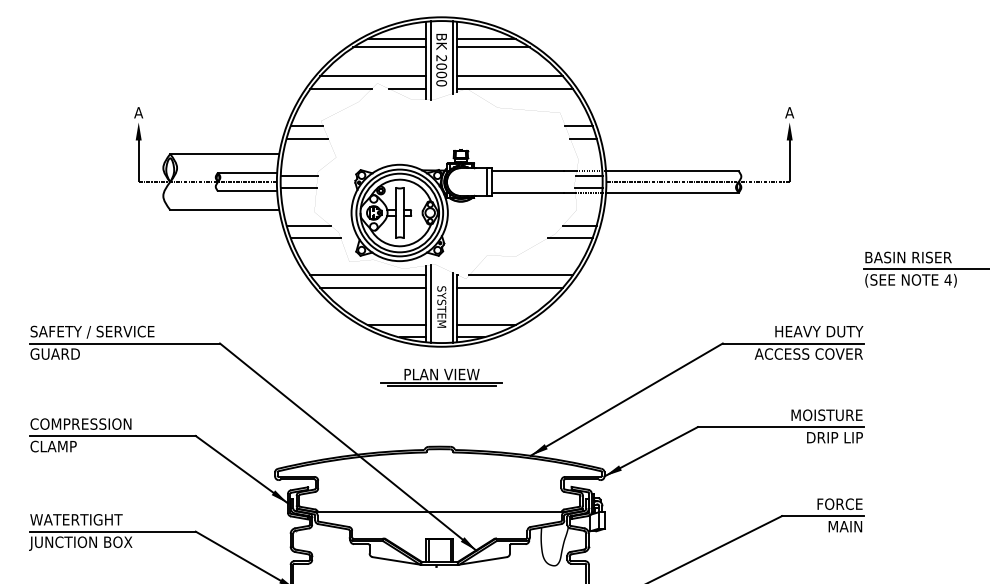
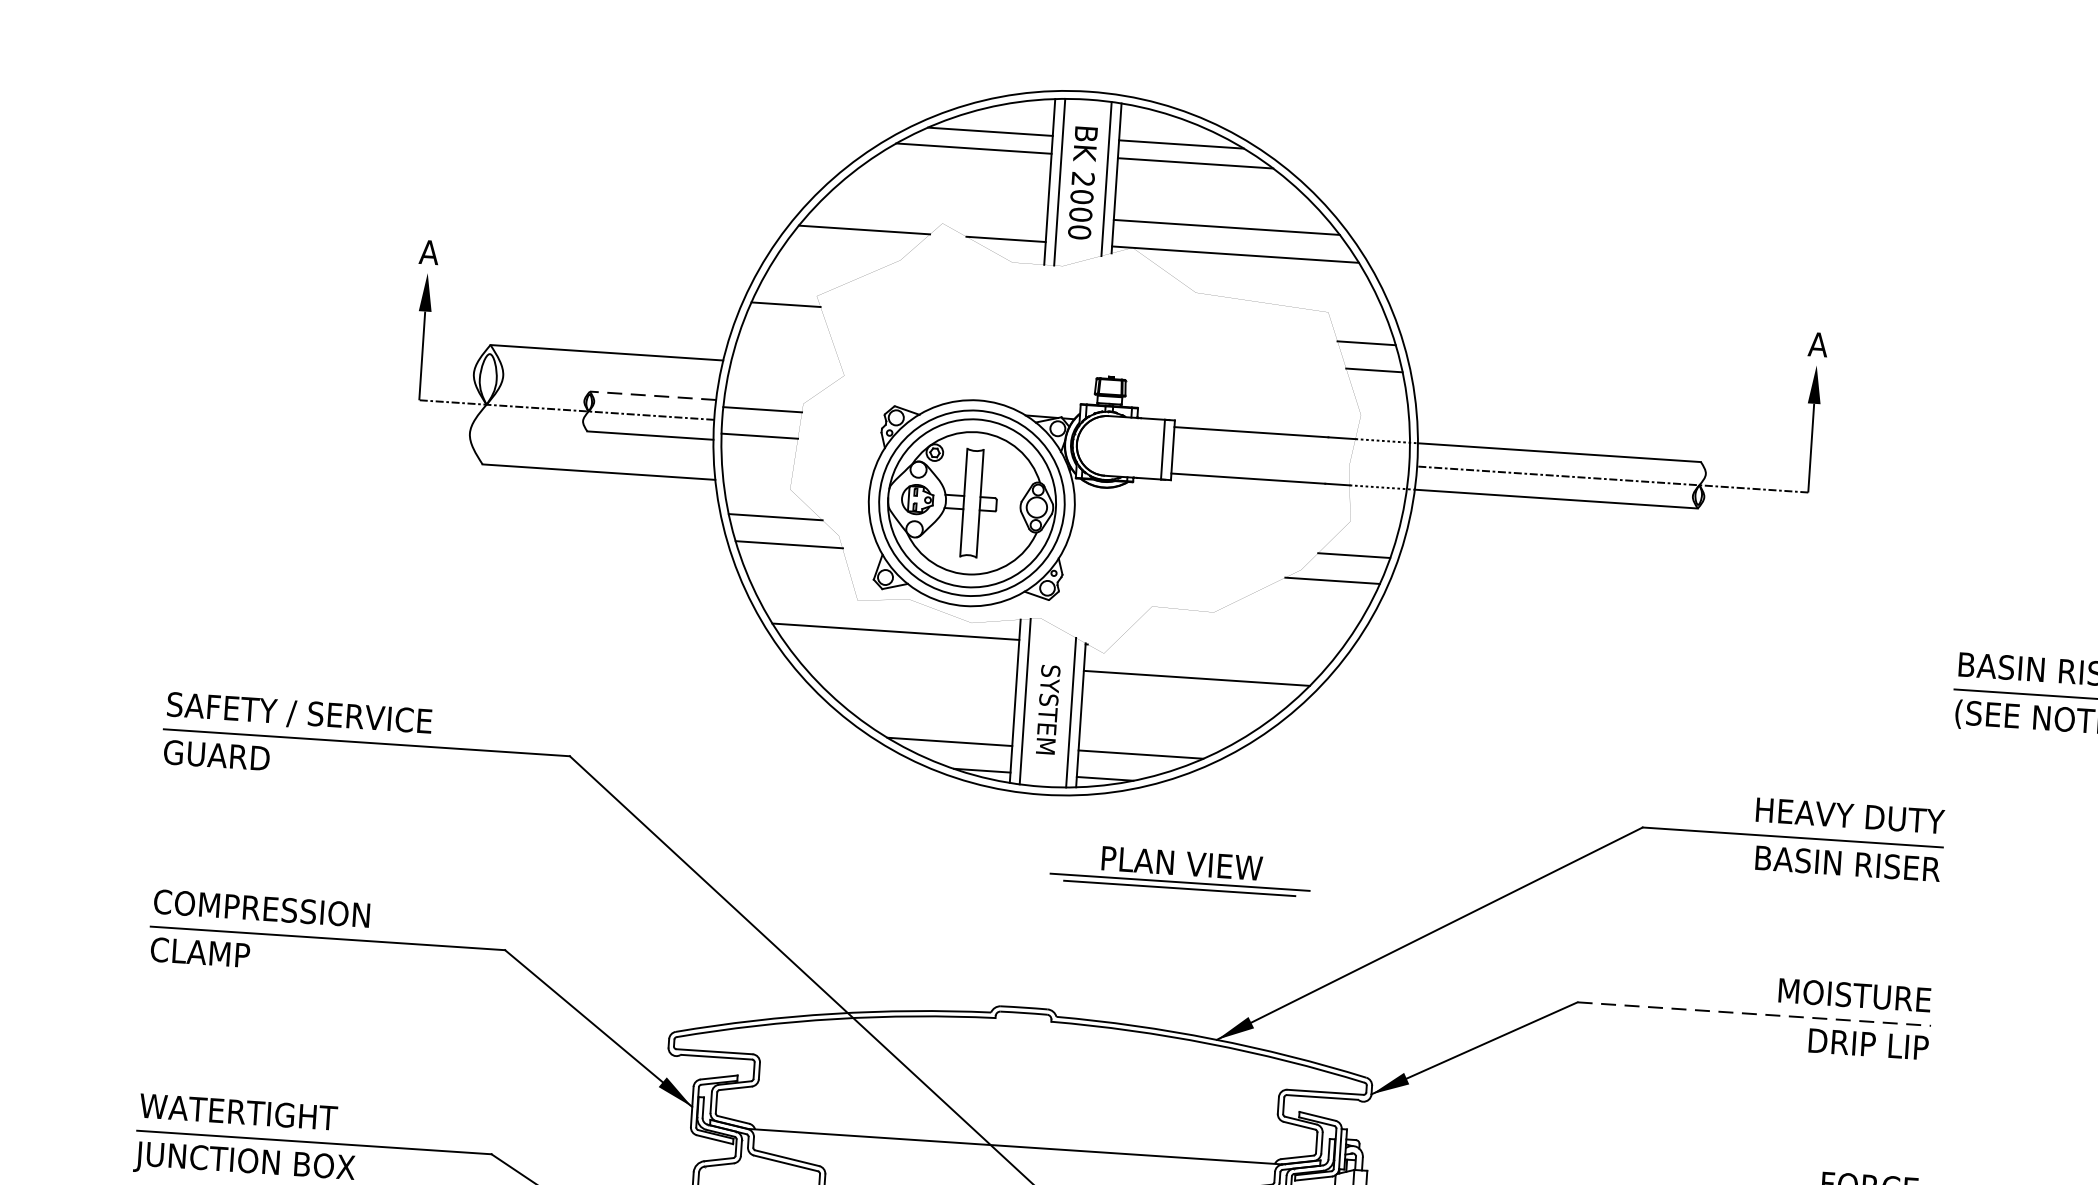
line: (373, 76) -> (935, 208), removed
line: (307, 138) -> (785, 331), removed
line: (247, 172) -> (652, 395), solid -> dashed
line: (589, 175) -> (1382, 450), removed
line: (588, 188) -> (1378, 477), removed
line: (520, 275) -> (1220, 653), removed
line: (373, 287) -> (905, 658), removed
text: (799, 353) -> (1804, 859), ACCESS COVER -> BASIN RISER
part: (441, 377) -> (1180, 869), moved
line: (780, 427) -> (1753, 1014), solid -> dashed

